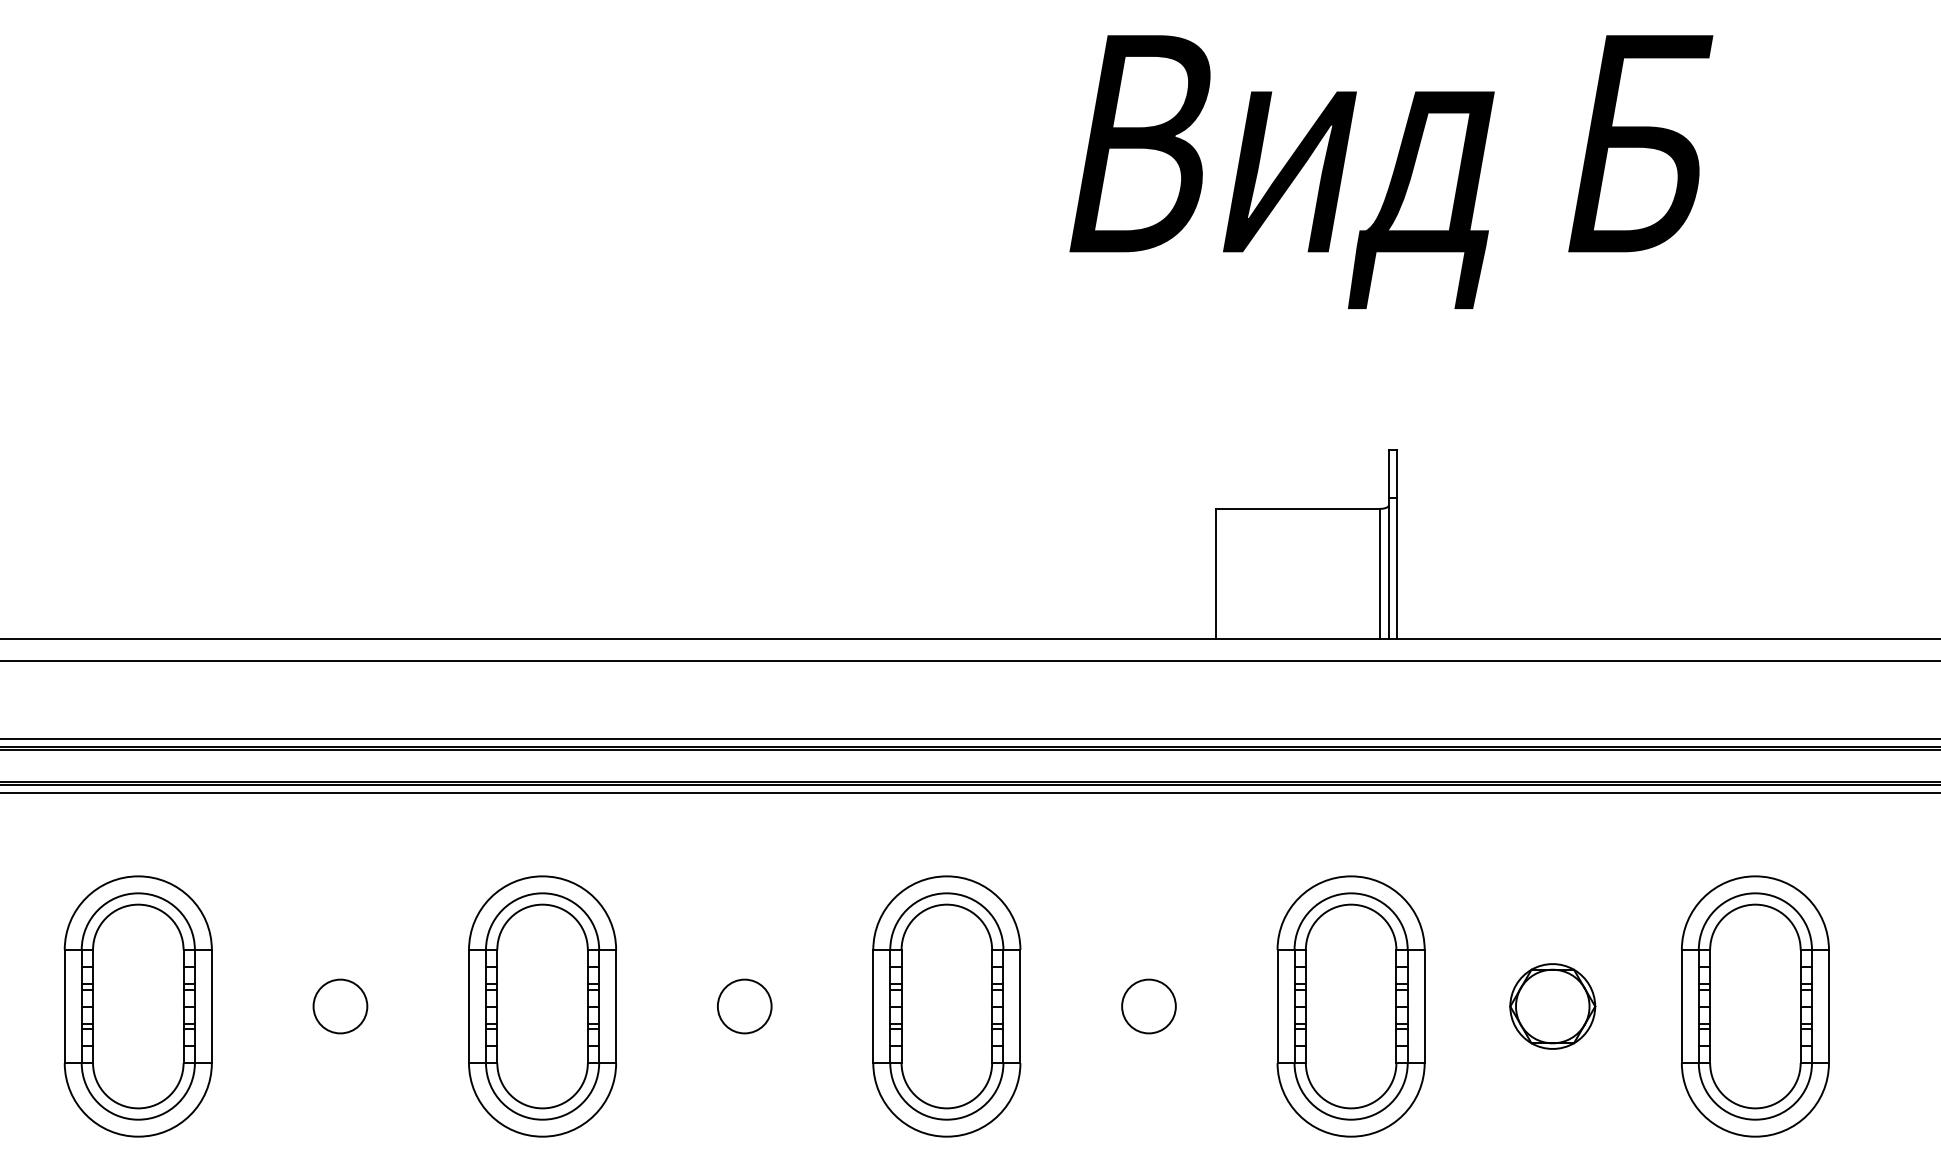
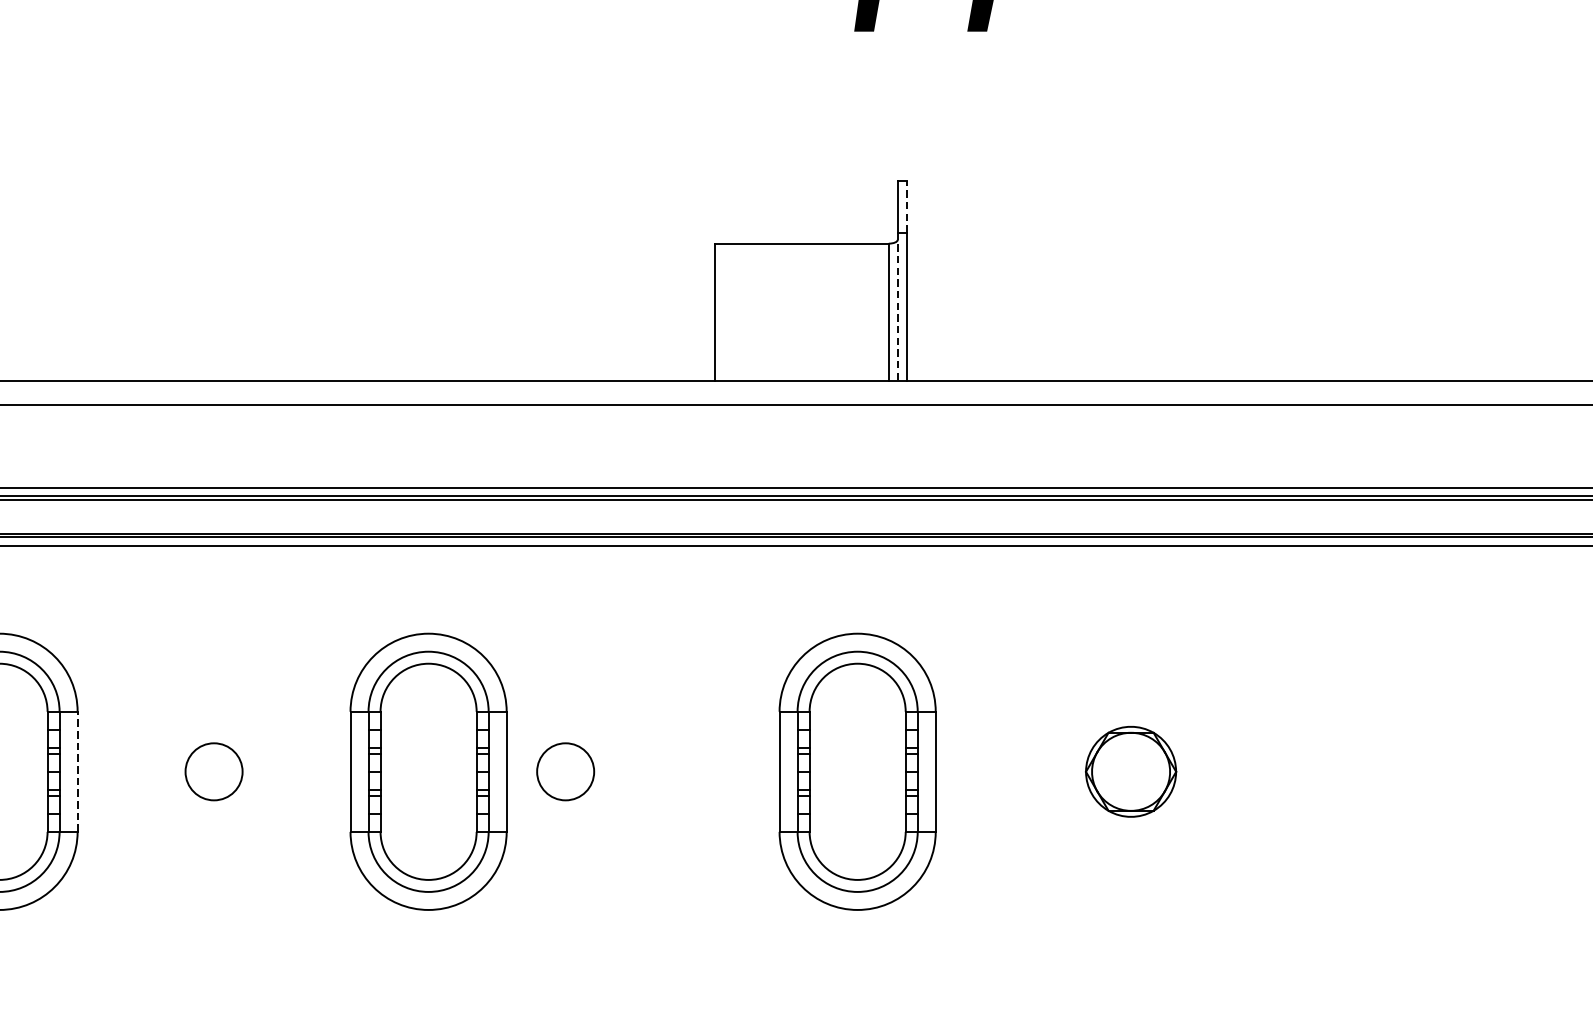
line: (1397, 473) -> (906, 206), solid -> dashed
line: (1388, 569) -> (897, 308), solid -> dashed
line: (616, 1006) -> (77, 771), solid -> dashed
circle: (1148, 1006) -> (565, 771), moved
part: (1552, 1006) -> (1130, 771), moved
part: (1755, 1006) -> (1286, 771), removed

